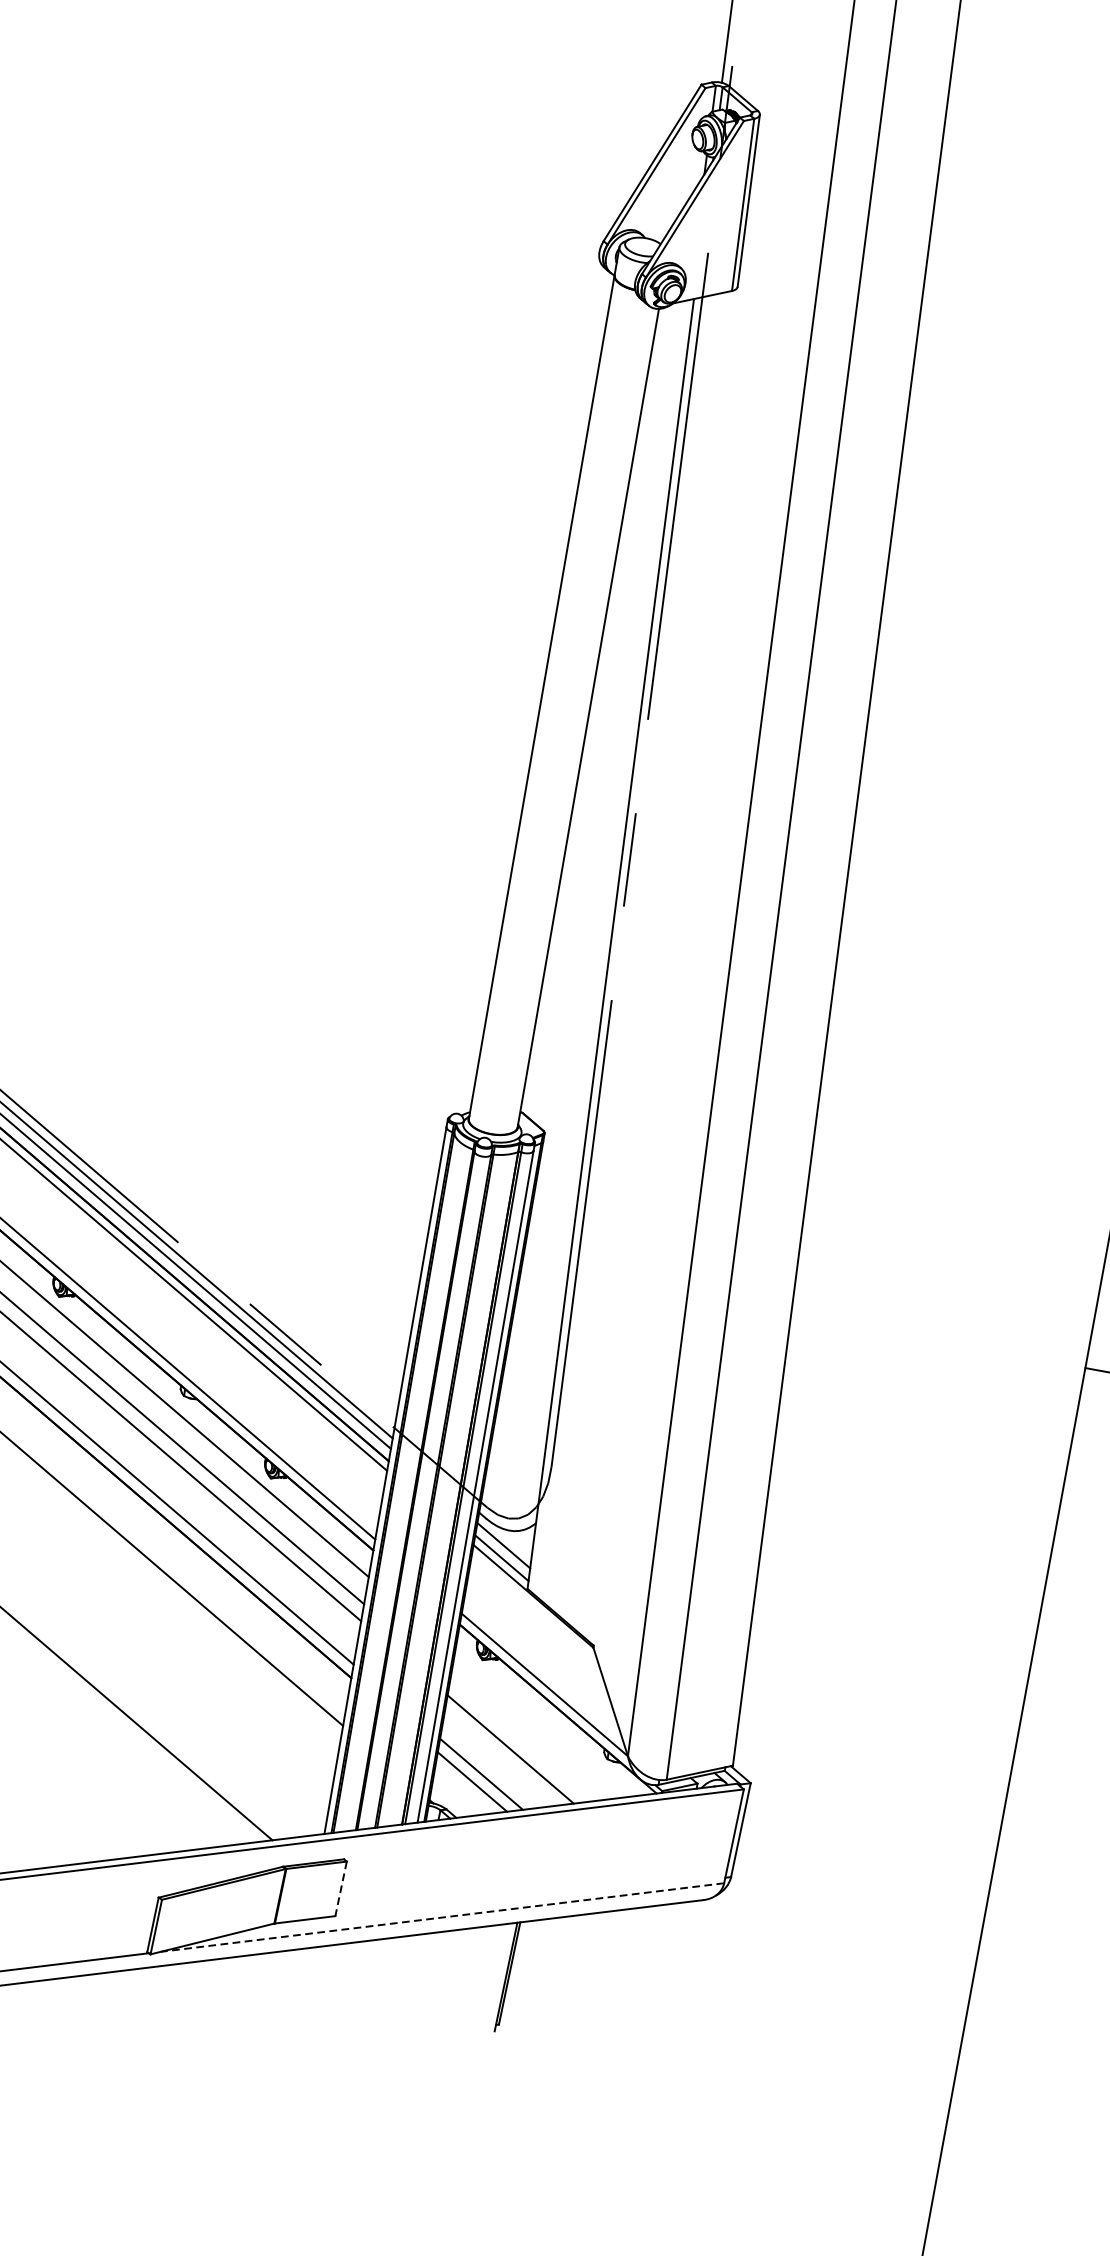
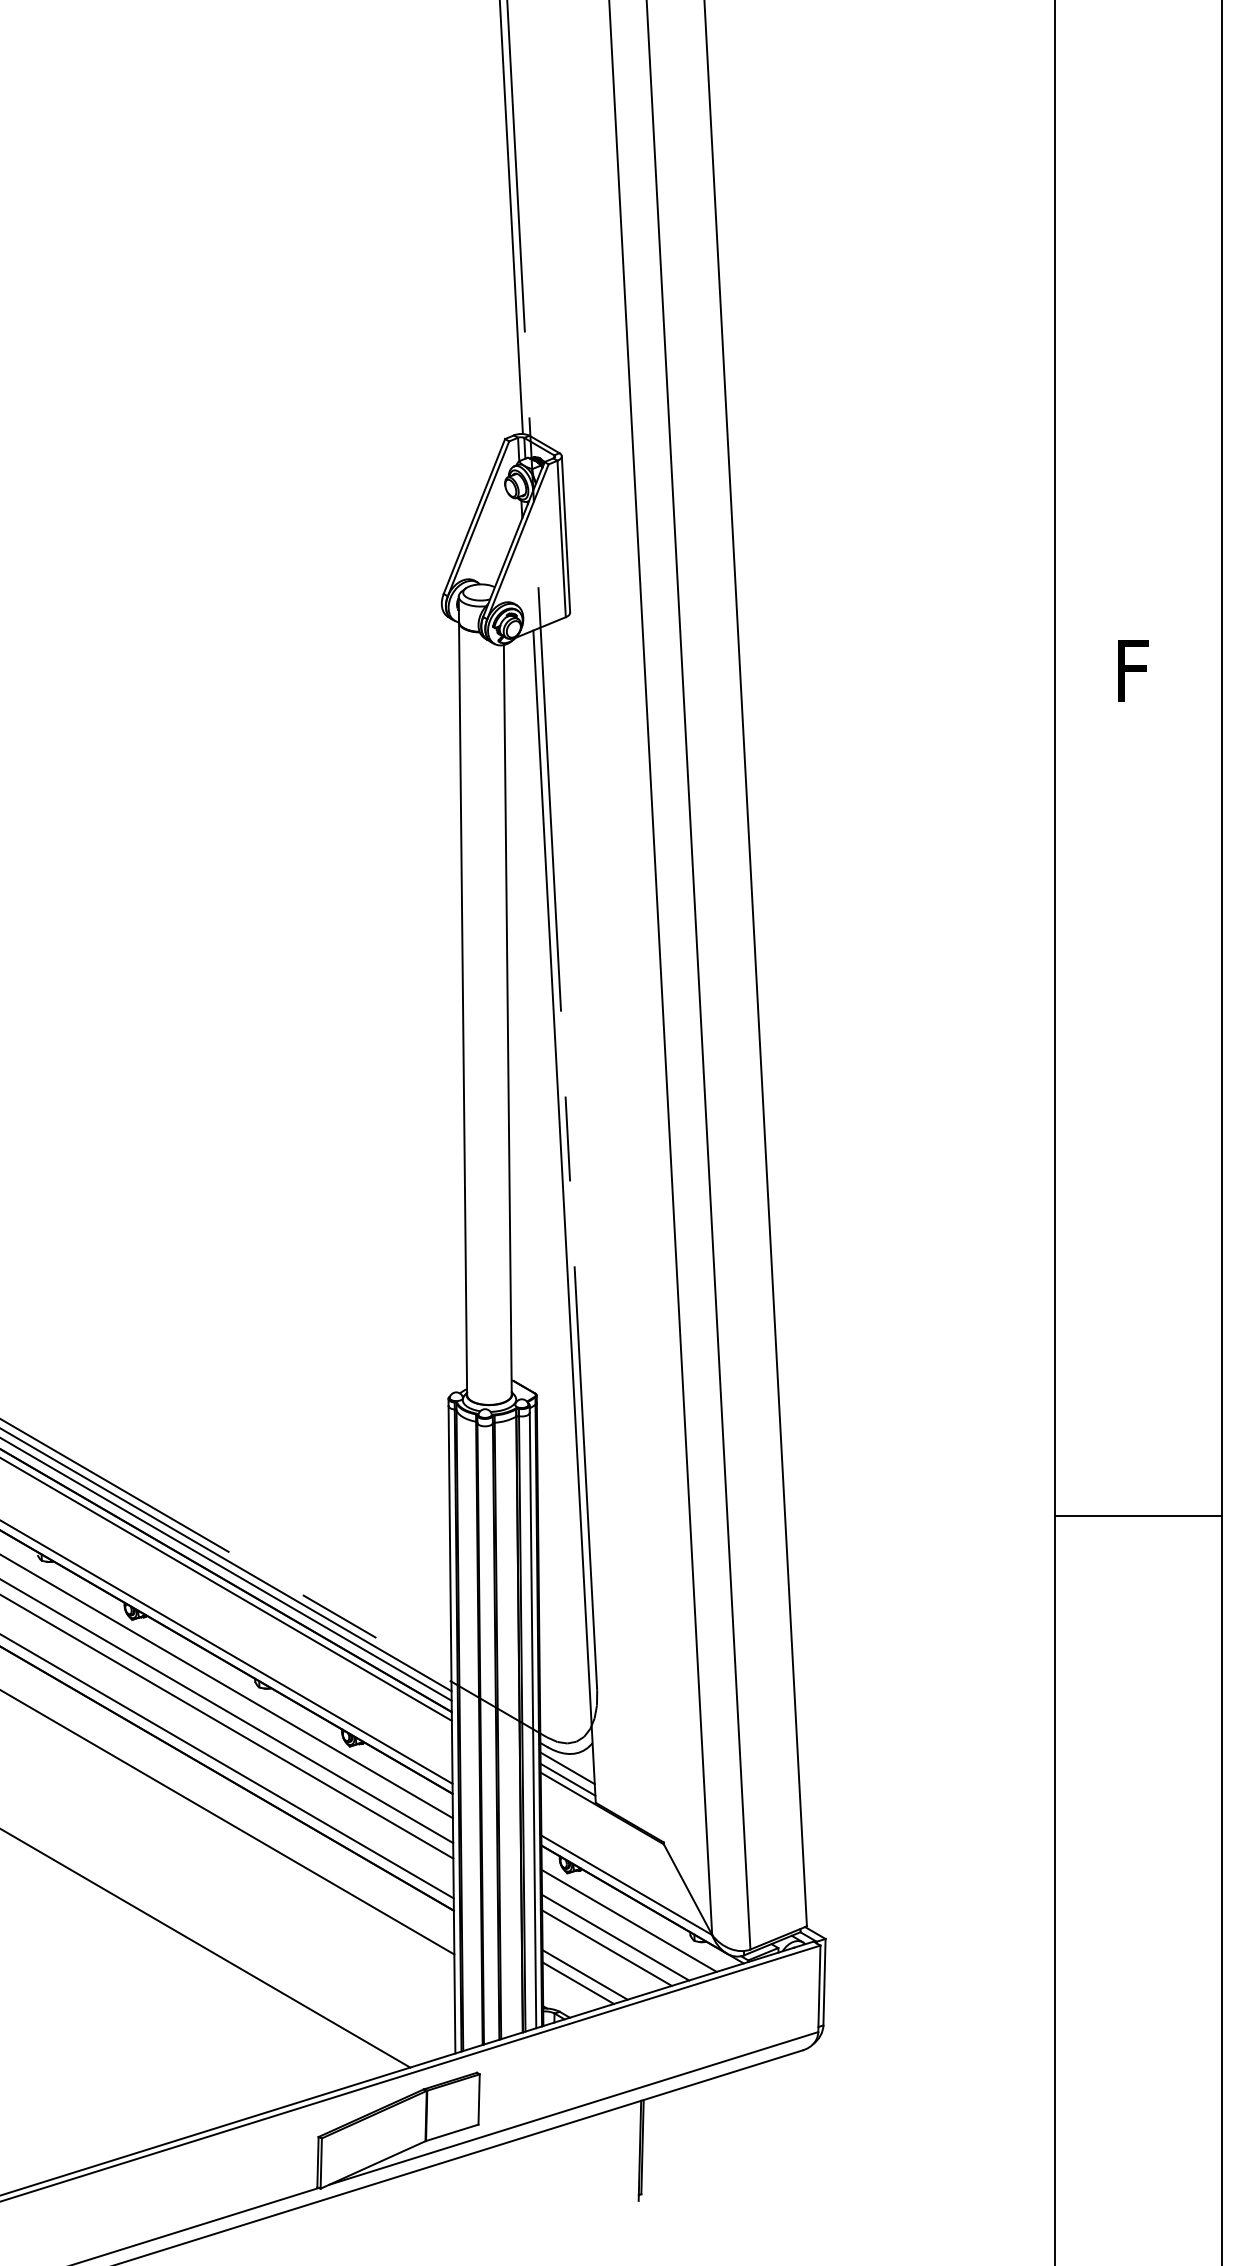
line: (539, 1723) -> (628, 1920), added
line: (522, 1739) -> (615, 1937), added
line: (341, 1888) -> (479, 2099), dashed -> solid
line: (442, 1917) -> (573, 2108), dashed -> solid

